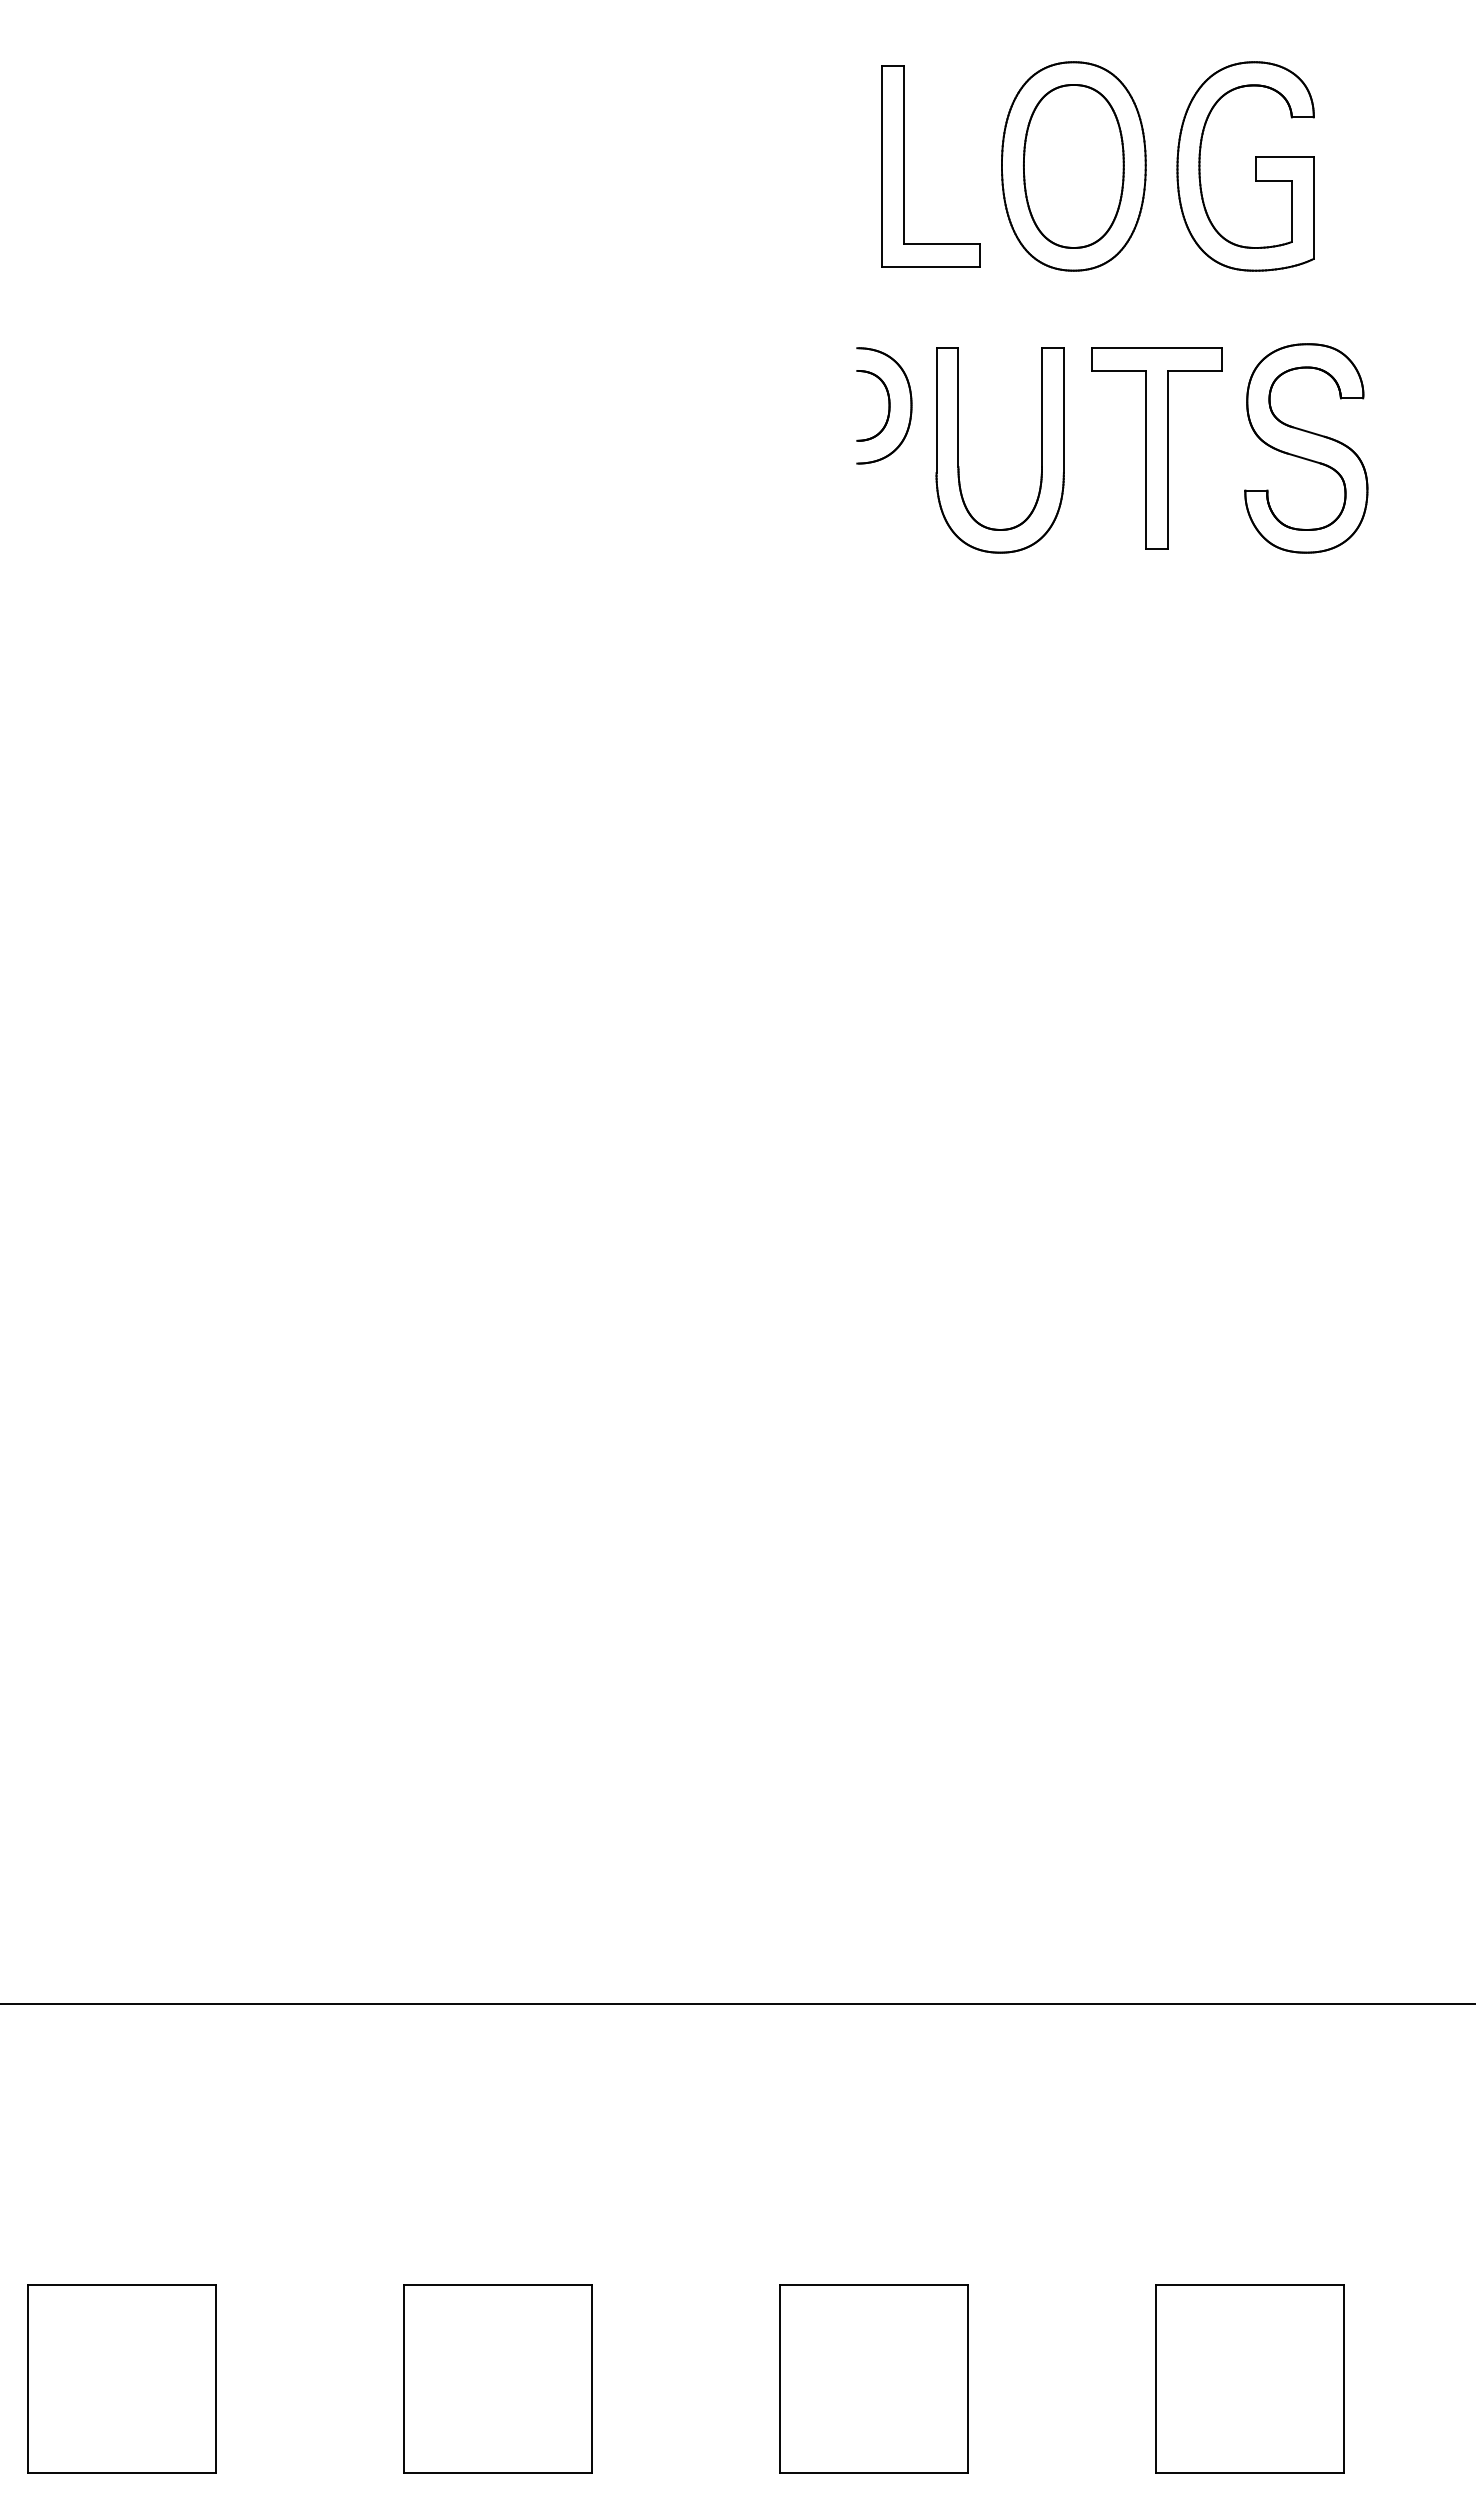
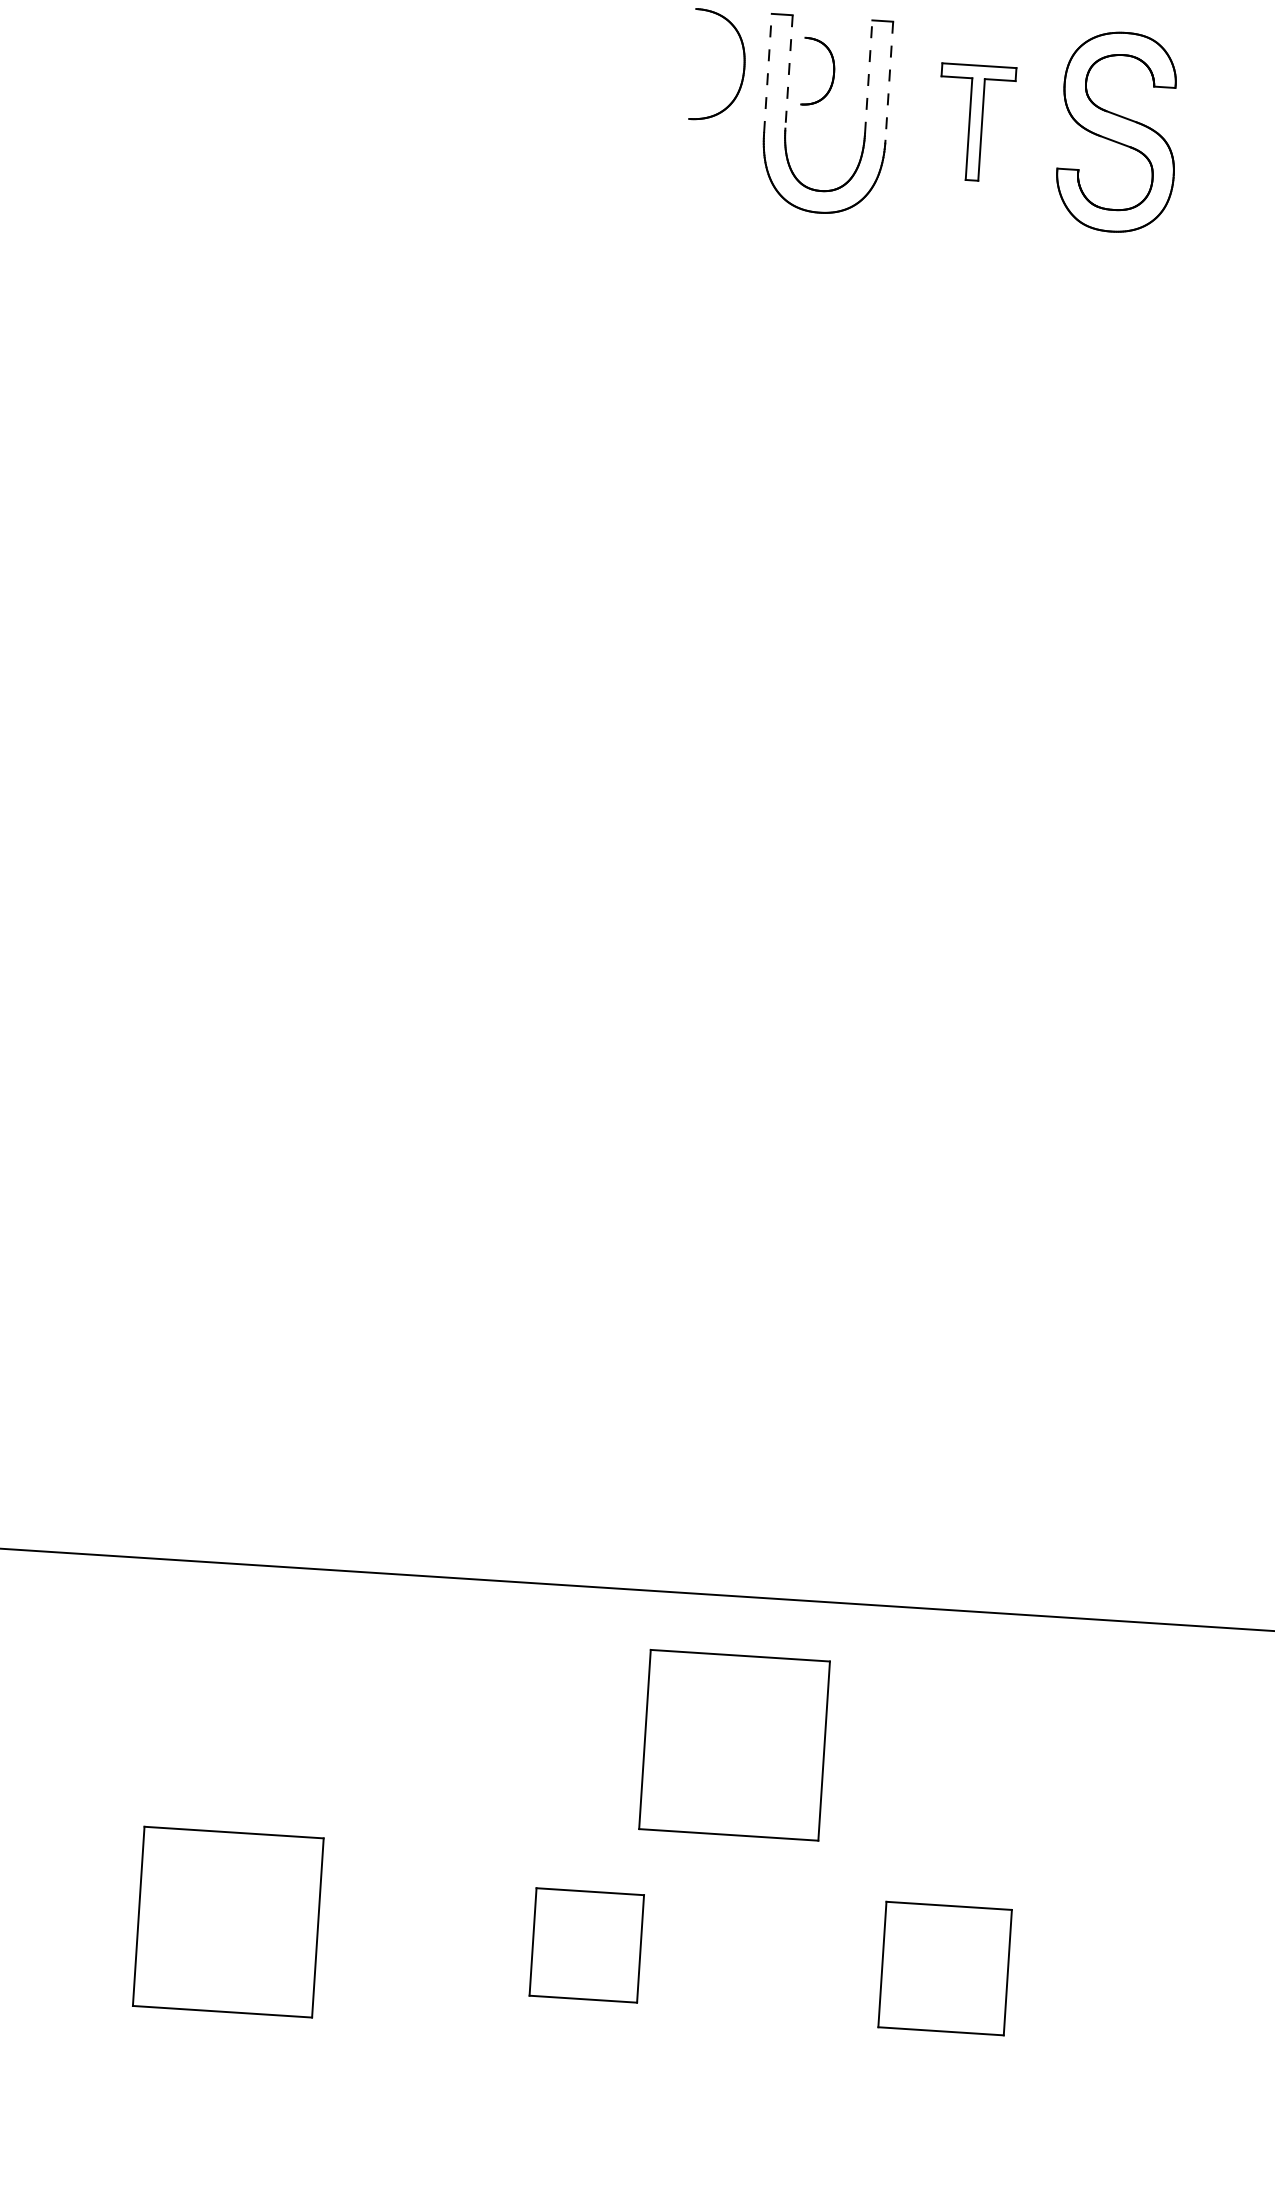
part: (888, 405) -> (833, 72), moved
line: (1042, 407) -> (869, 76), solid -> dashed
line: (958, 408) -> (789, 72), solid -> dashed
line: (936, 410) -> (767, 73), solid -> dashed
line: (1063, 411) -> (888, 82), solid -> dashed
part: (1156, 448) -> (975, 123), size x0.6
part: (1014, 2159) -> (734, 1745), added
part: (873, 2378) -> (586, 1945), size x0.6
part: (1249, 2378) -> (944, 1968), size x0.7

